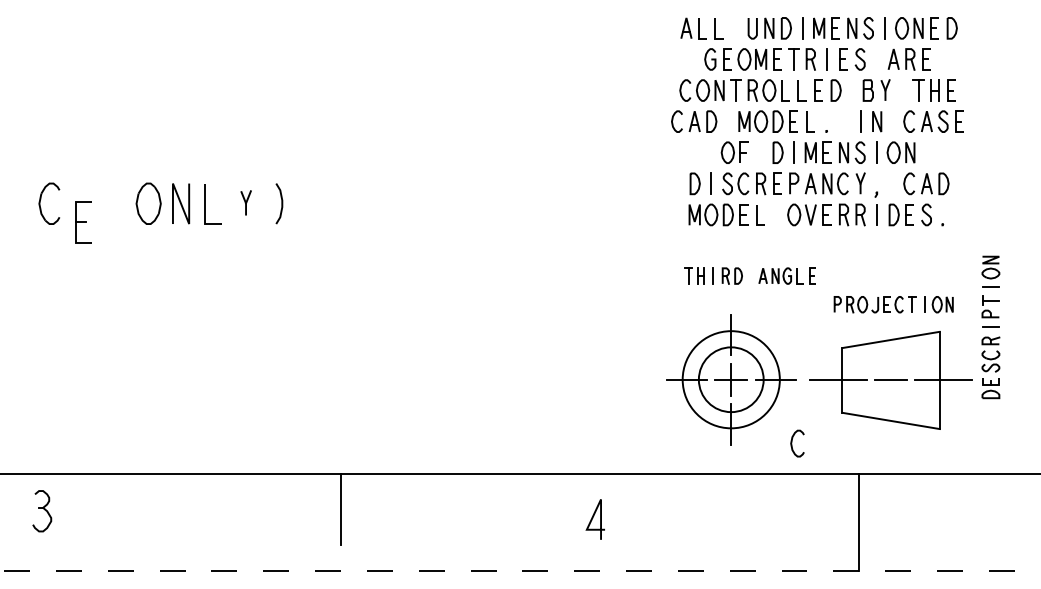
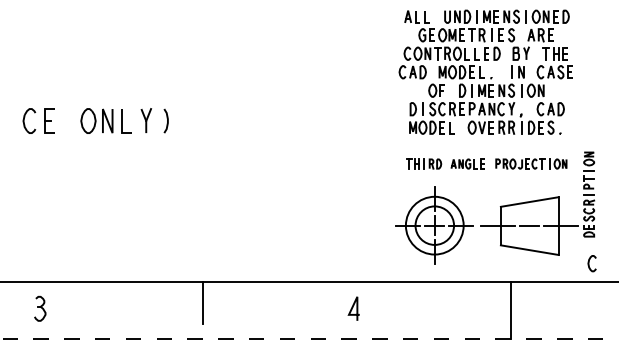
part: (246, 202) -> (146, 120), size x1.67
part: (83, 221) -> (49, 120), moved
part: (893, 303) -> (531, 163), moved
curve: (793, 443) -> (589, 263), moved
part: (42, 510) -> (40, 308), moved

